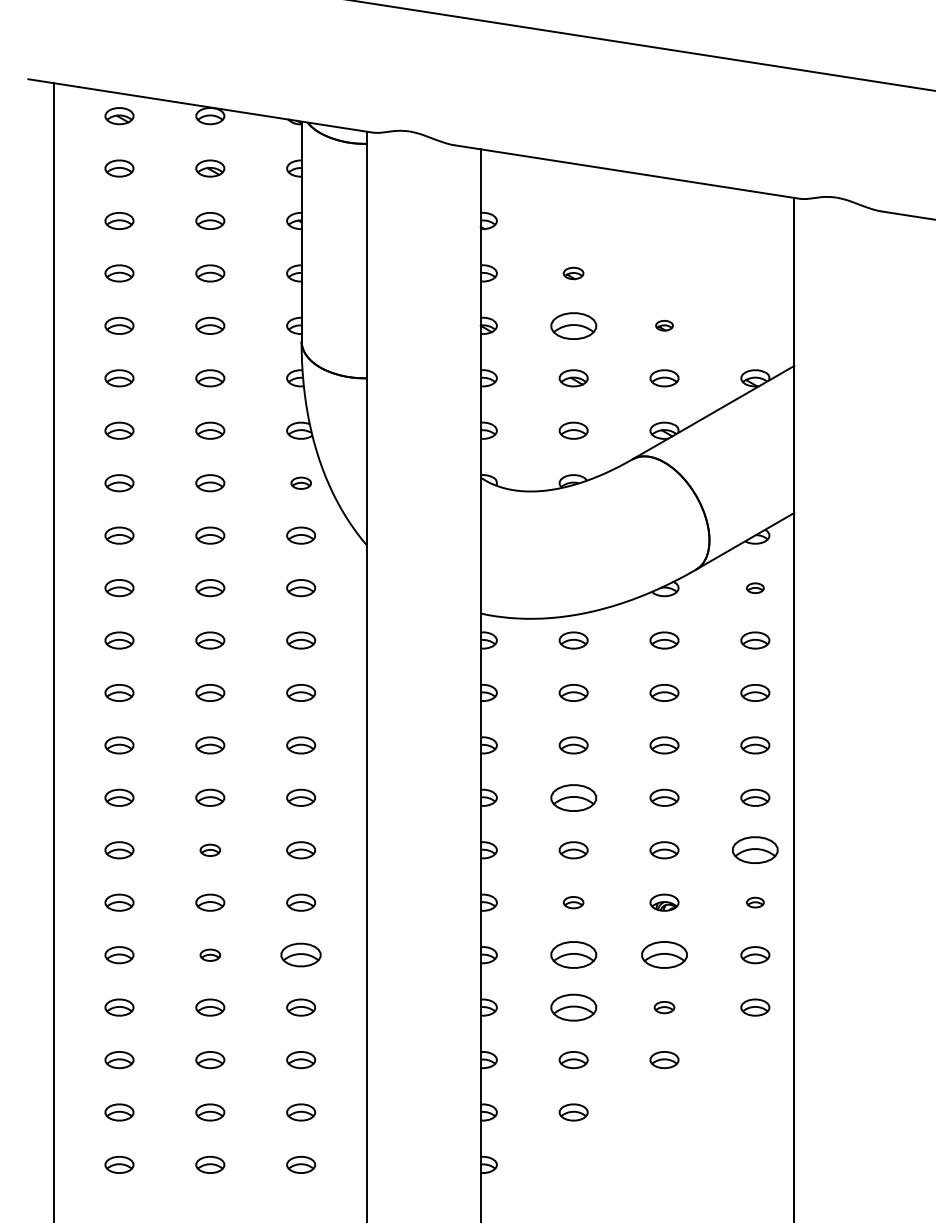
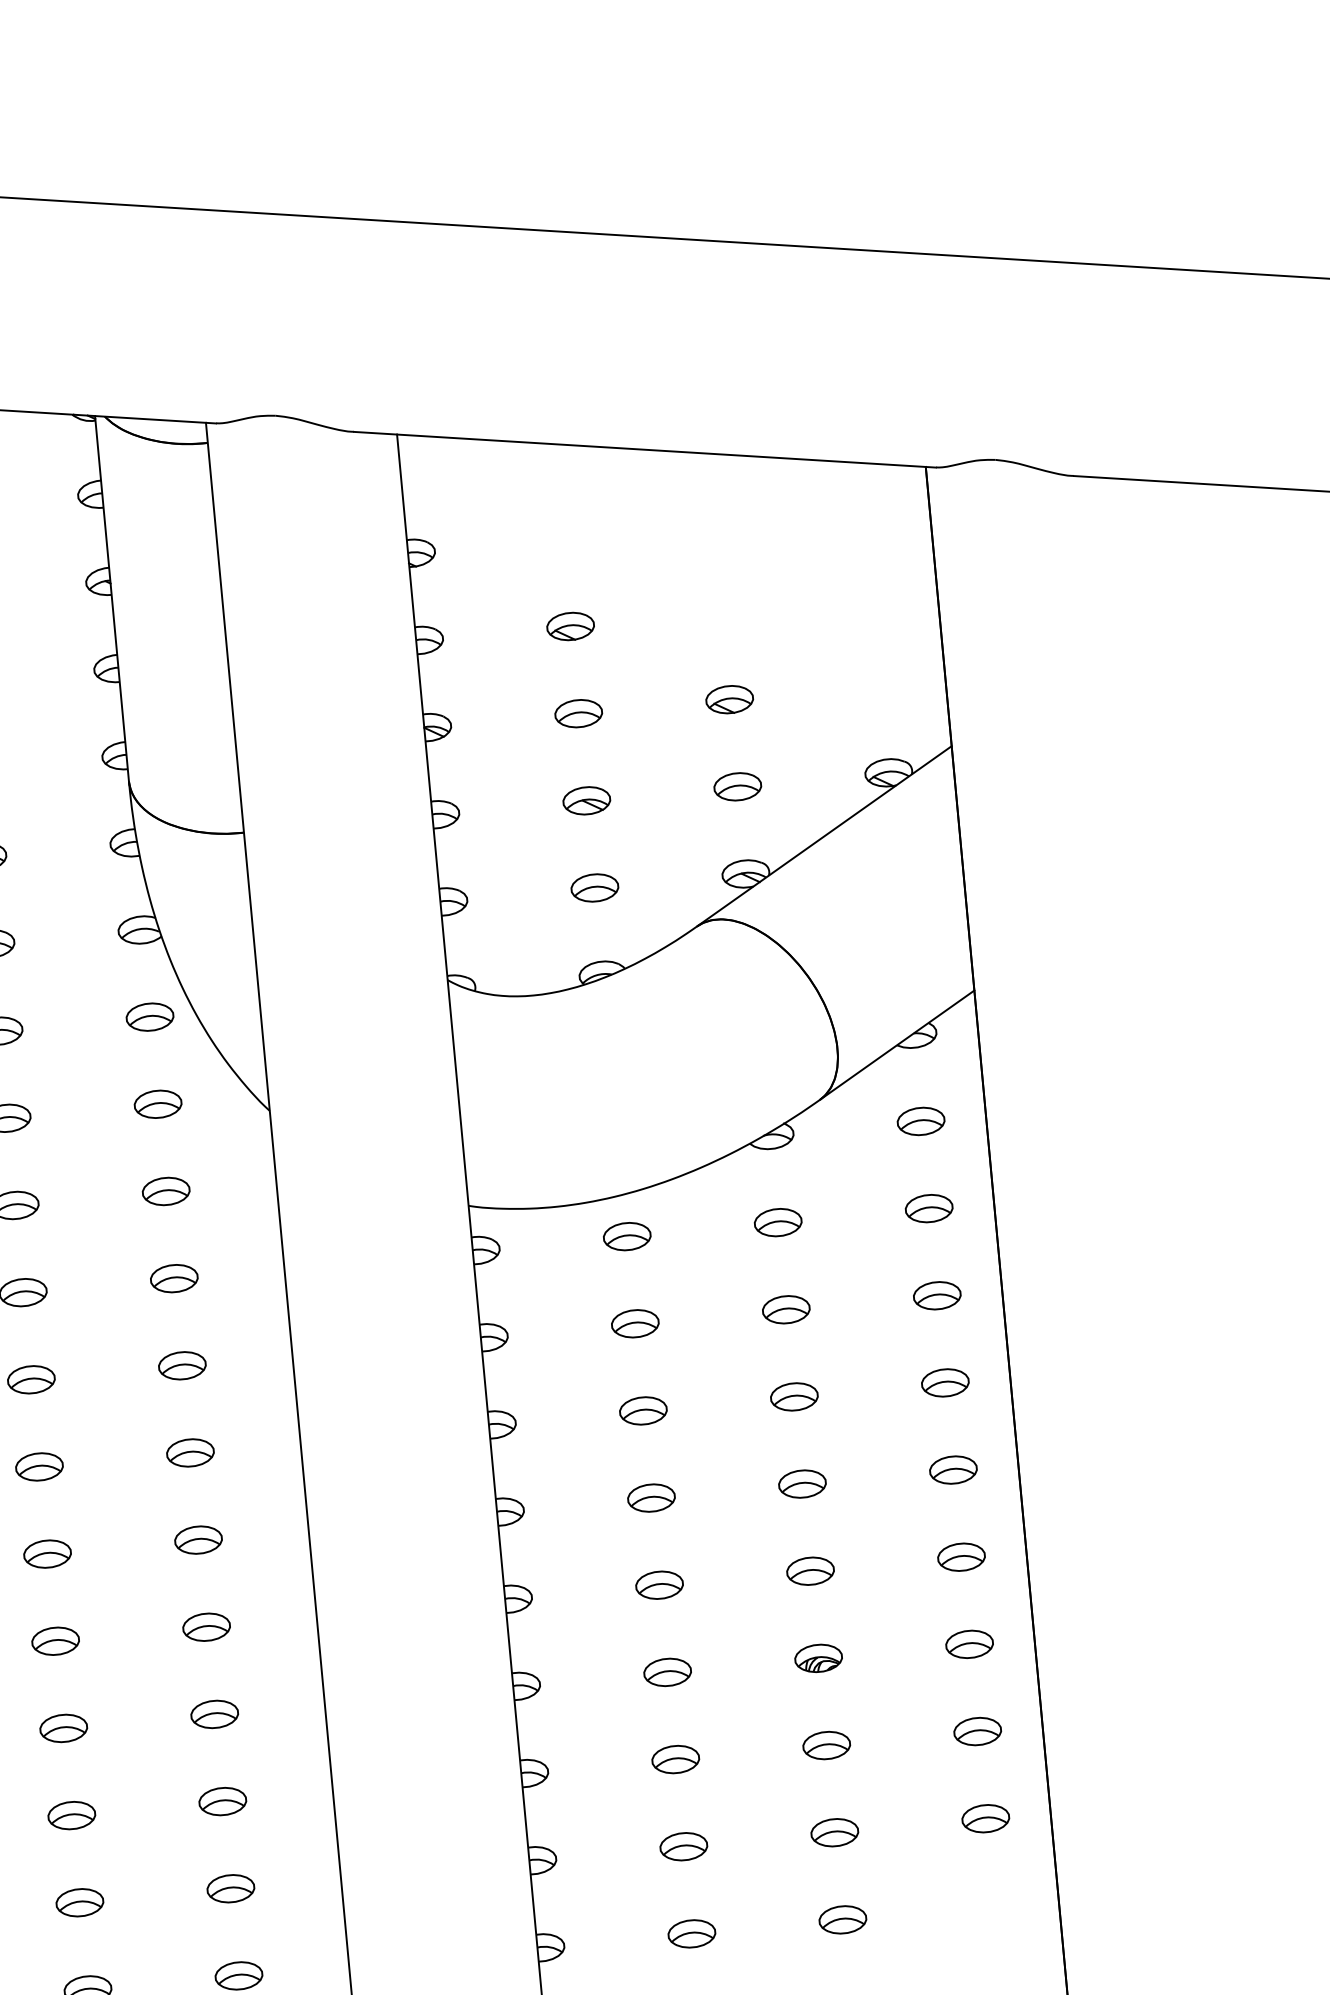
part: (573, 273) -> (570, 626), size x1.43
part: (573, 325) -> (578, 713), size x0.62
part: (664, 325) -> (729, 699), size x1.67
part: (301, 483) -> (150, 1017), size x1.43
part: (755, 588) -> (921, 1122), size x1.67
part: (573, 797) -> (651, 1497), size x0.62
part: (210, 850) -> (55, 1641), size x1.43
part: (755, 850) -> (961, 1557), size x0.62
part: (573, 902) -> (667, 1672), size x1.43
part: (755, 902) -> (969, 1643), size x1.67
part: (210, 955) -> (72, 1816), size x1.43
part: (301, 955) -> (223, 1802), size x0.71
part: (573, 955) -> (675, 1760), size x0.62
part: (664, 955) -> (826, 1746), size x0.62
part: (573, 1007) -> (683, 1846), size x0.62
part: (664, 1007) -> (834, 1832), size x1.43

